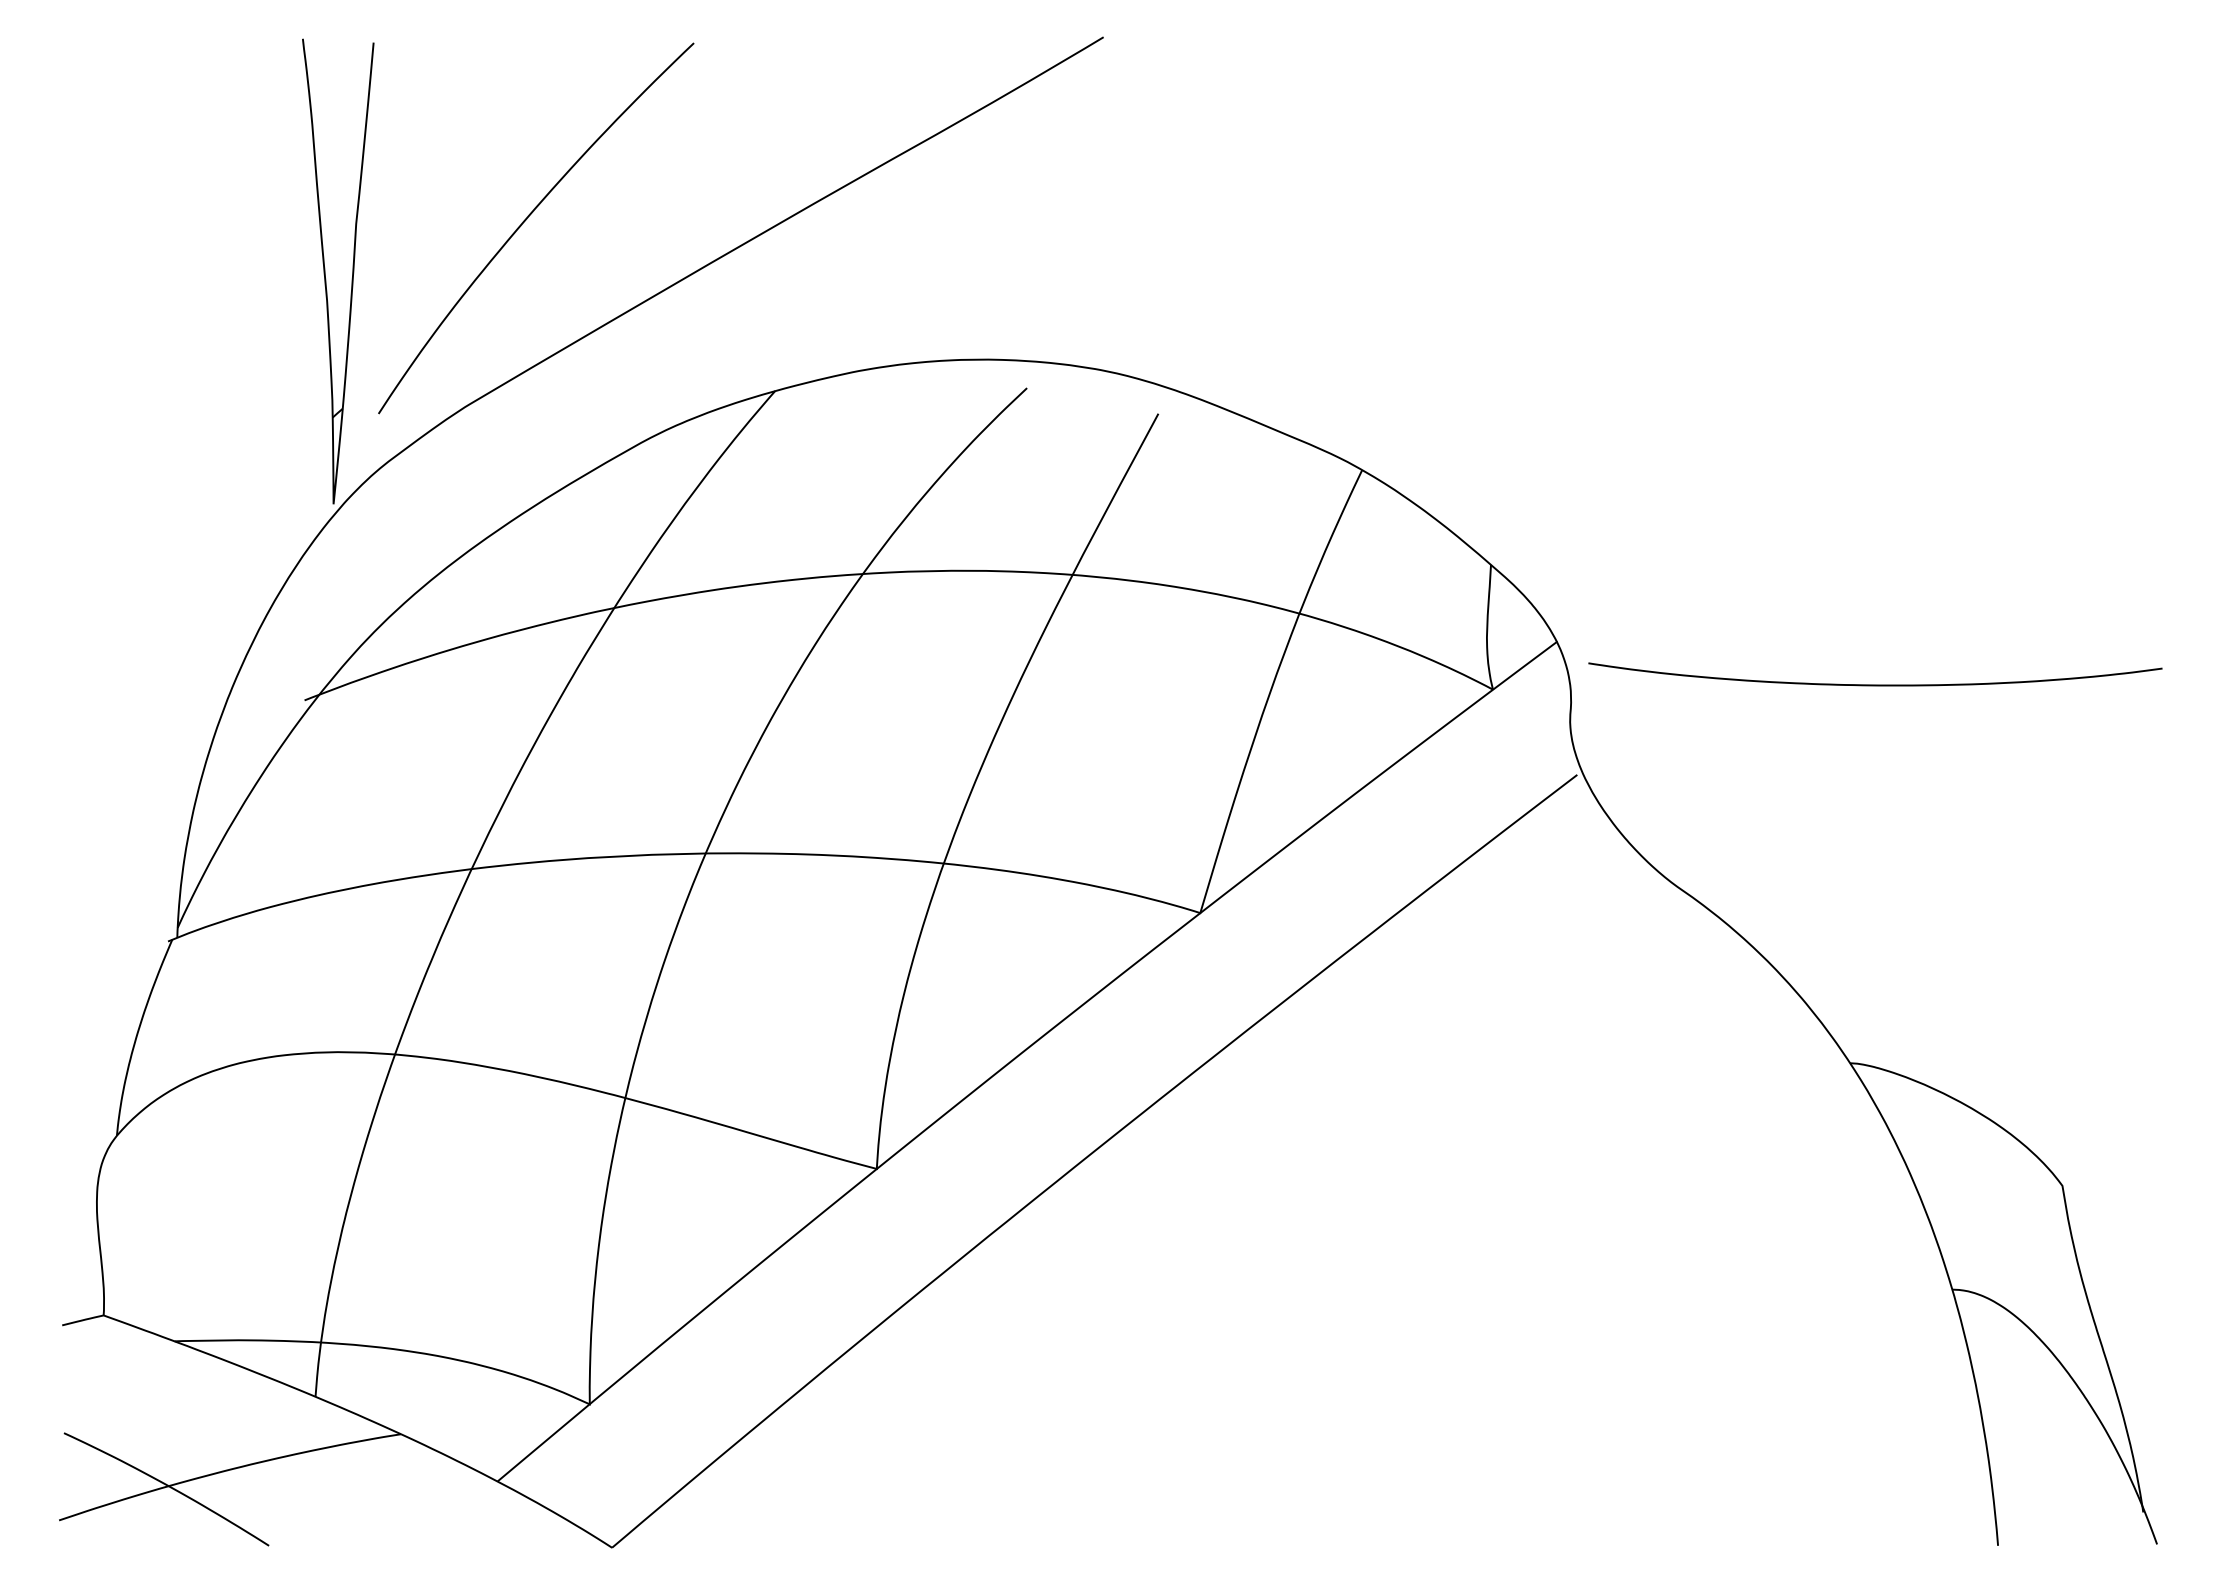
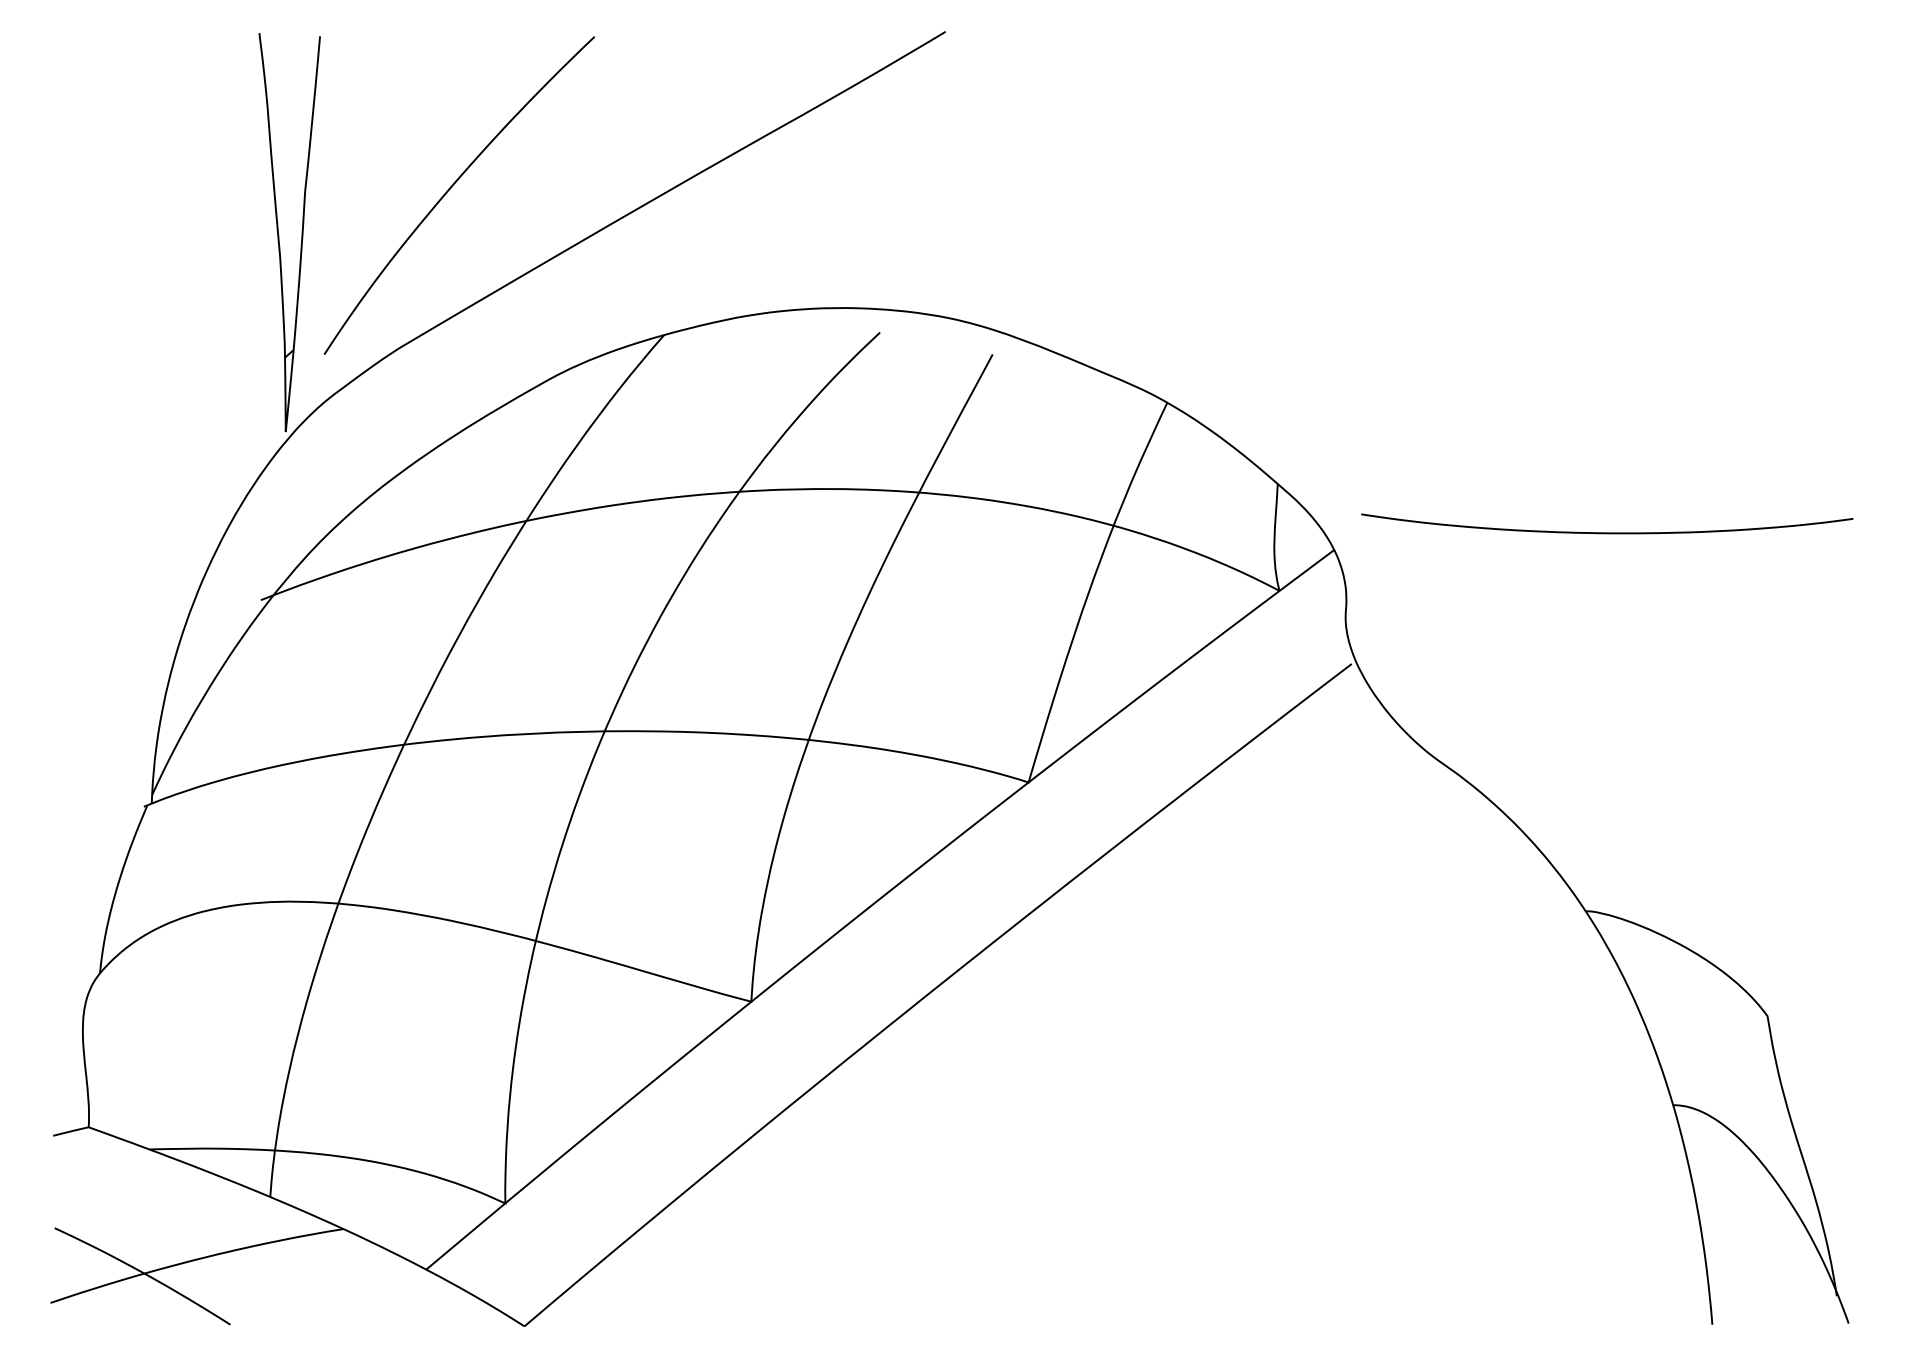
curve: (1875, 684) -> (1607, 532), moved

